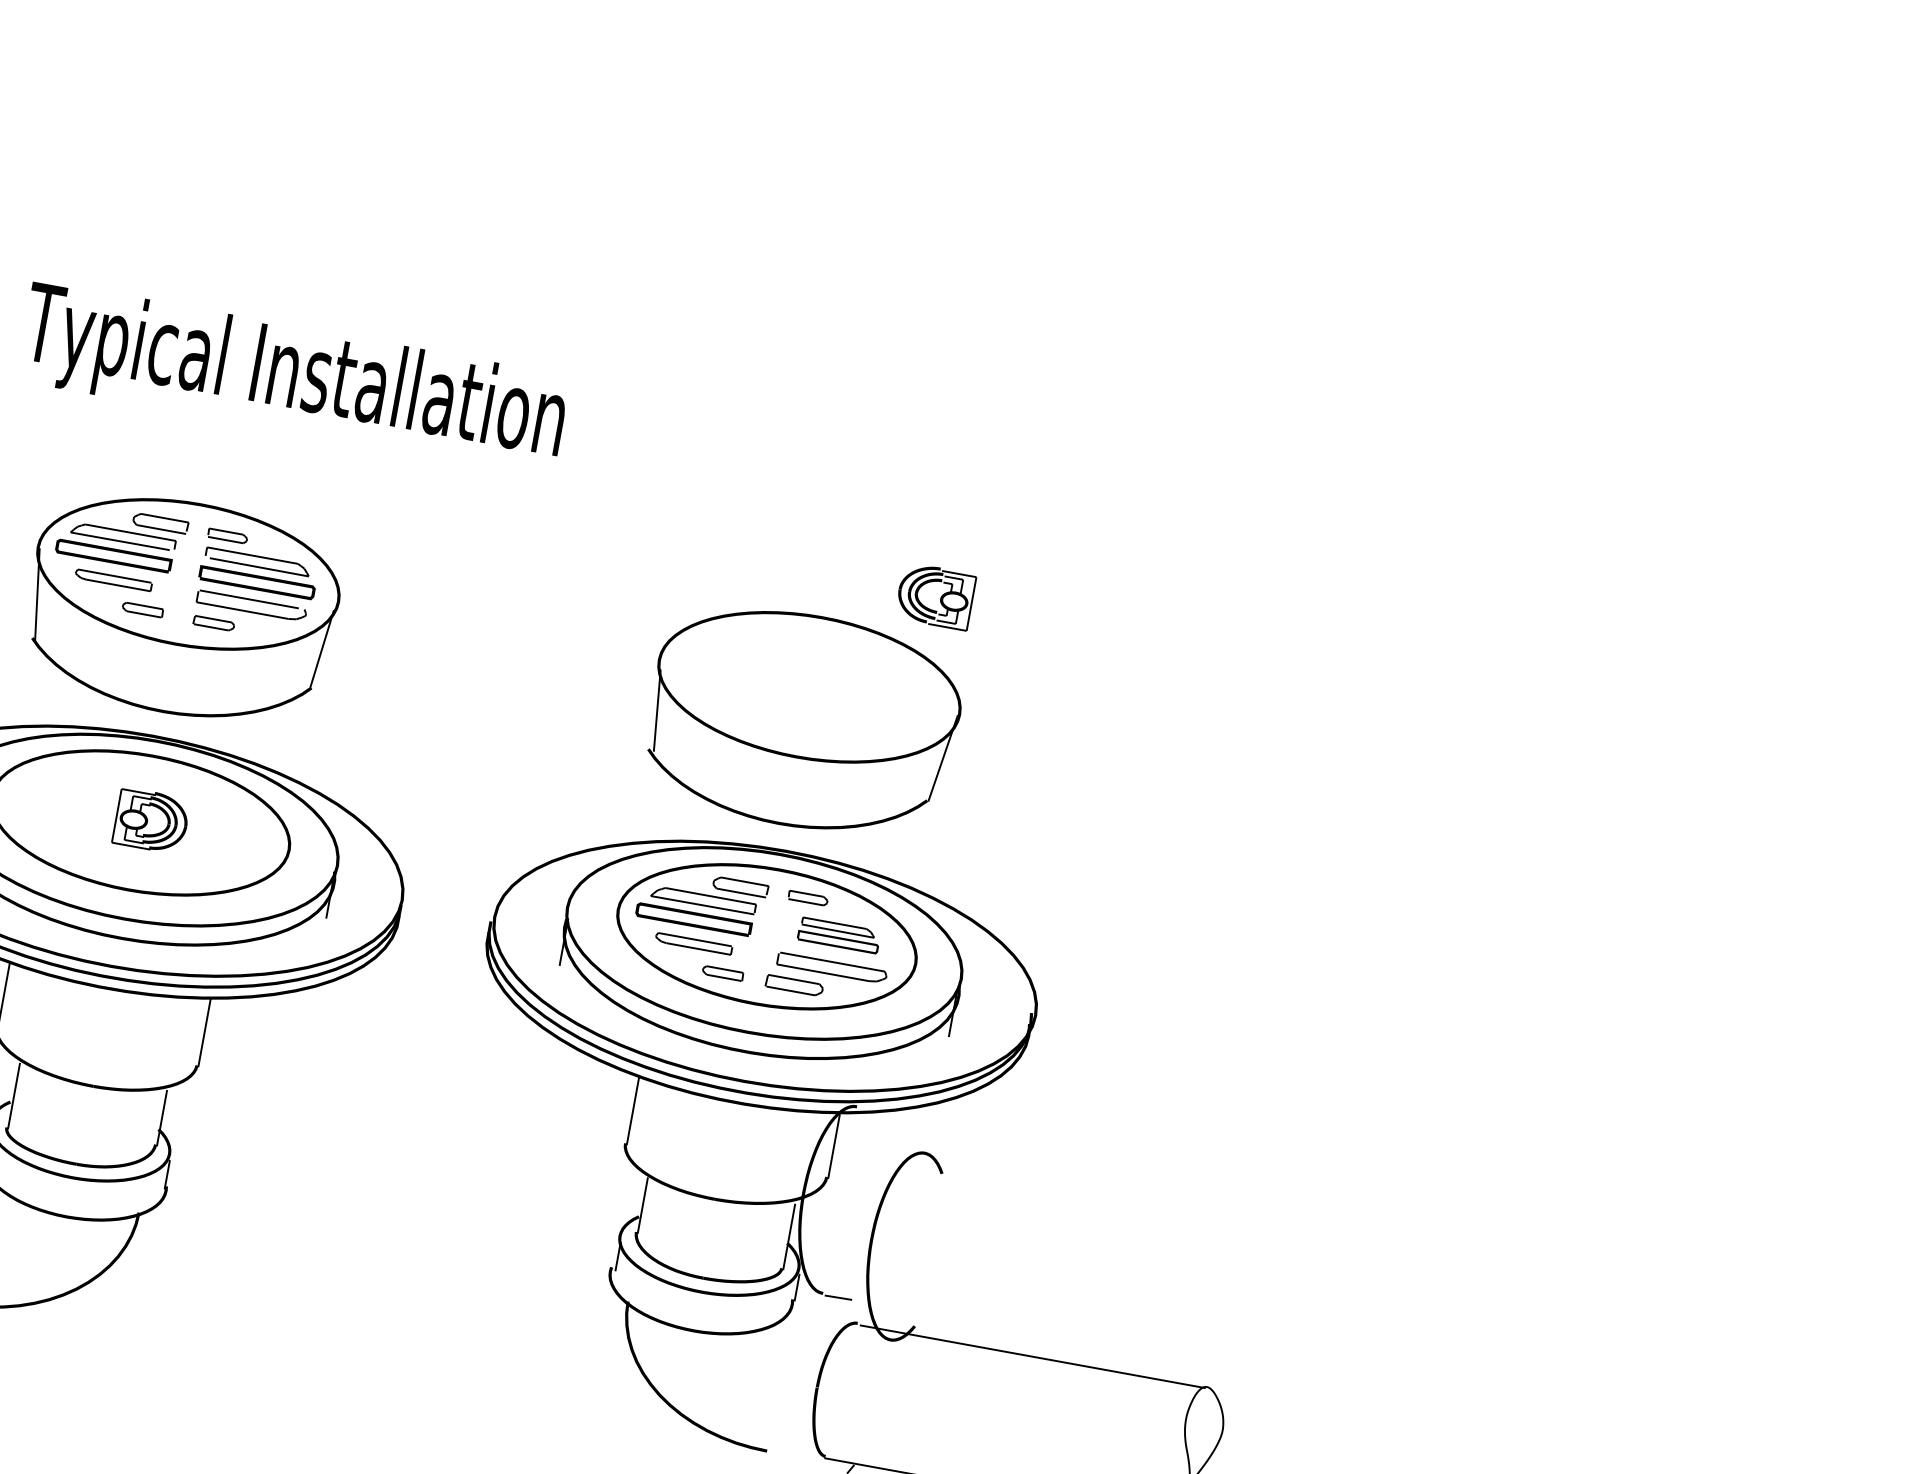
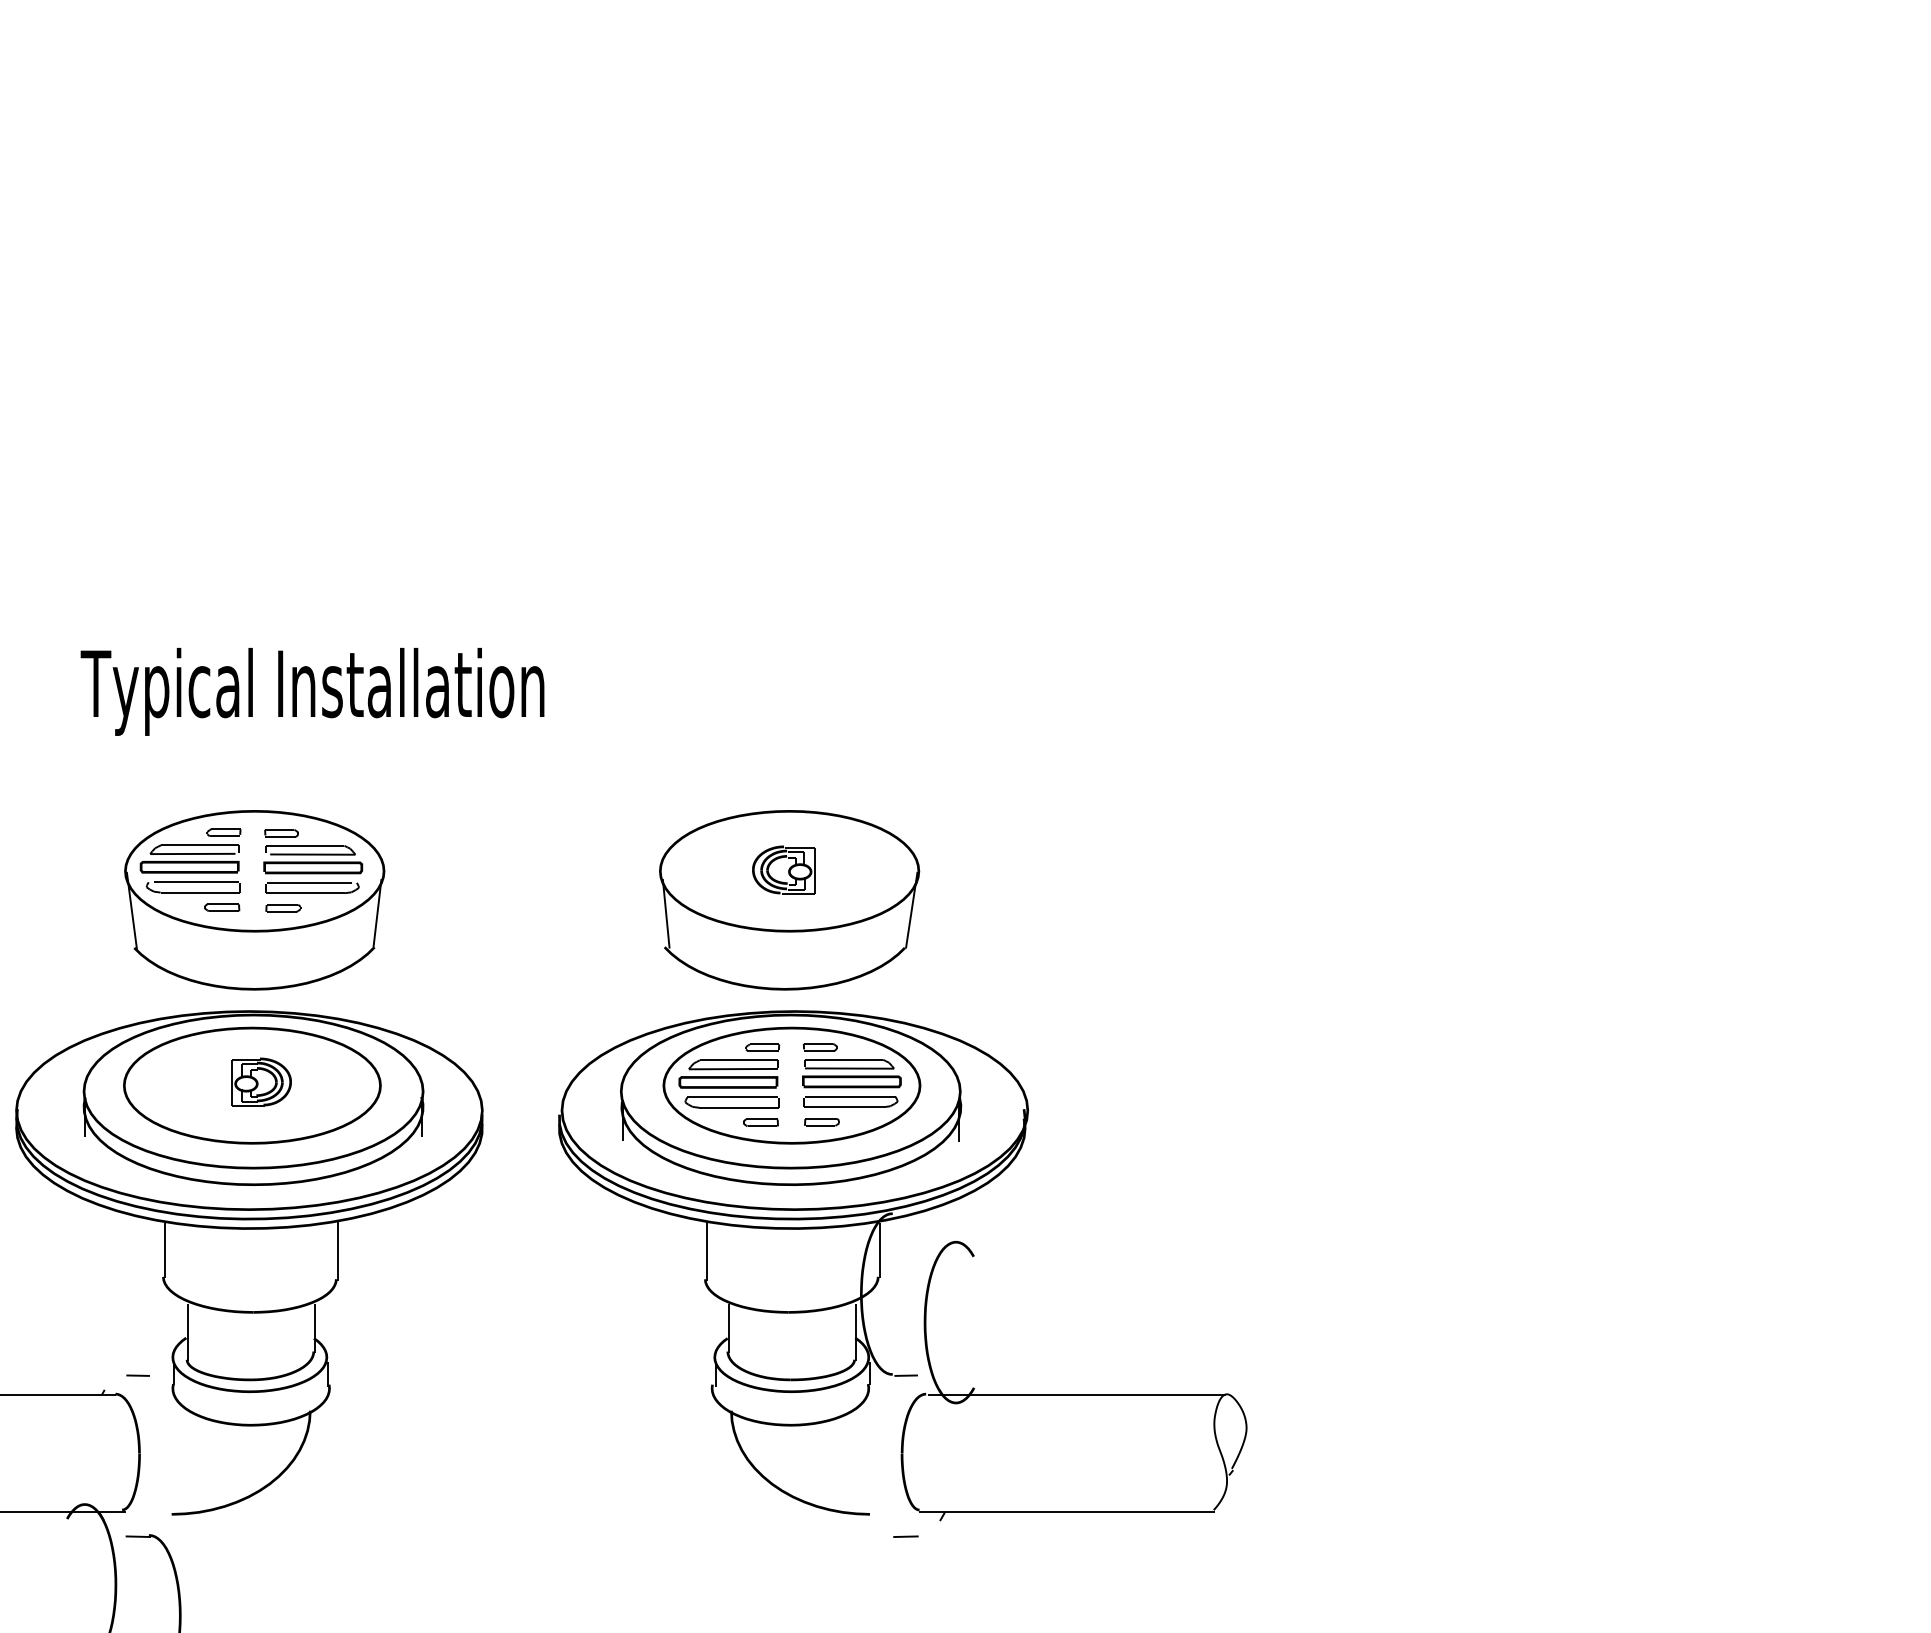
part: (160, 522) -> (223, 832), size x0.71
part: (112, 580) -> (192, 887), size x1.43
part: (935, 595) -> (783, 869), moved
part: (740, 886) -> (762, 1047), size x0.71
part: (838, 935) -> (851, 1073), size x1.43
part: (693, 943) -> (731, 1102), size x1.43
part: (793, 985) -> (821, 1122), size x0.71

